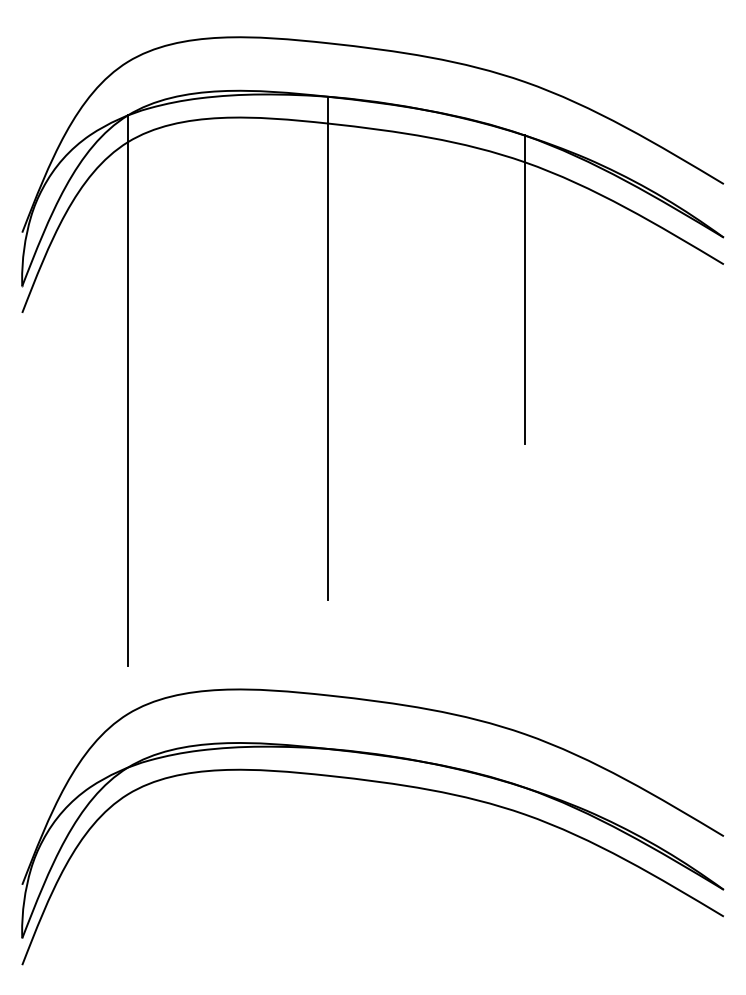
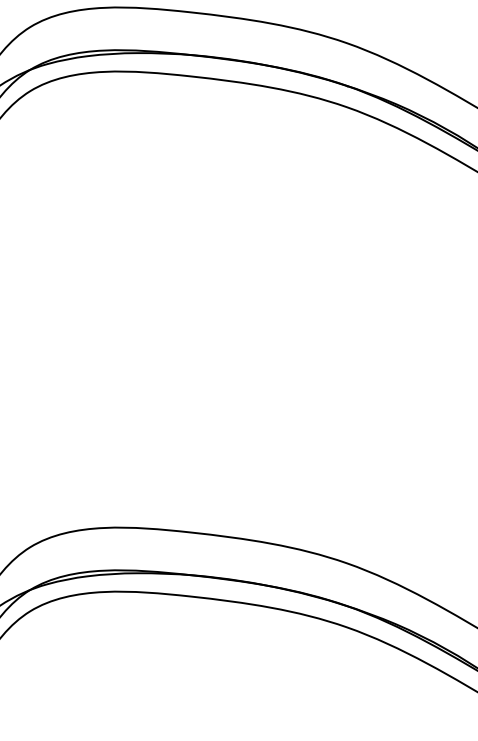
line: (524, 289) -> (346, 208), removed
line: (327, 348) -> (189, 255), removed
line: (127, 390) -> (29, 289), removed

